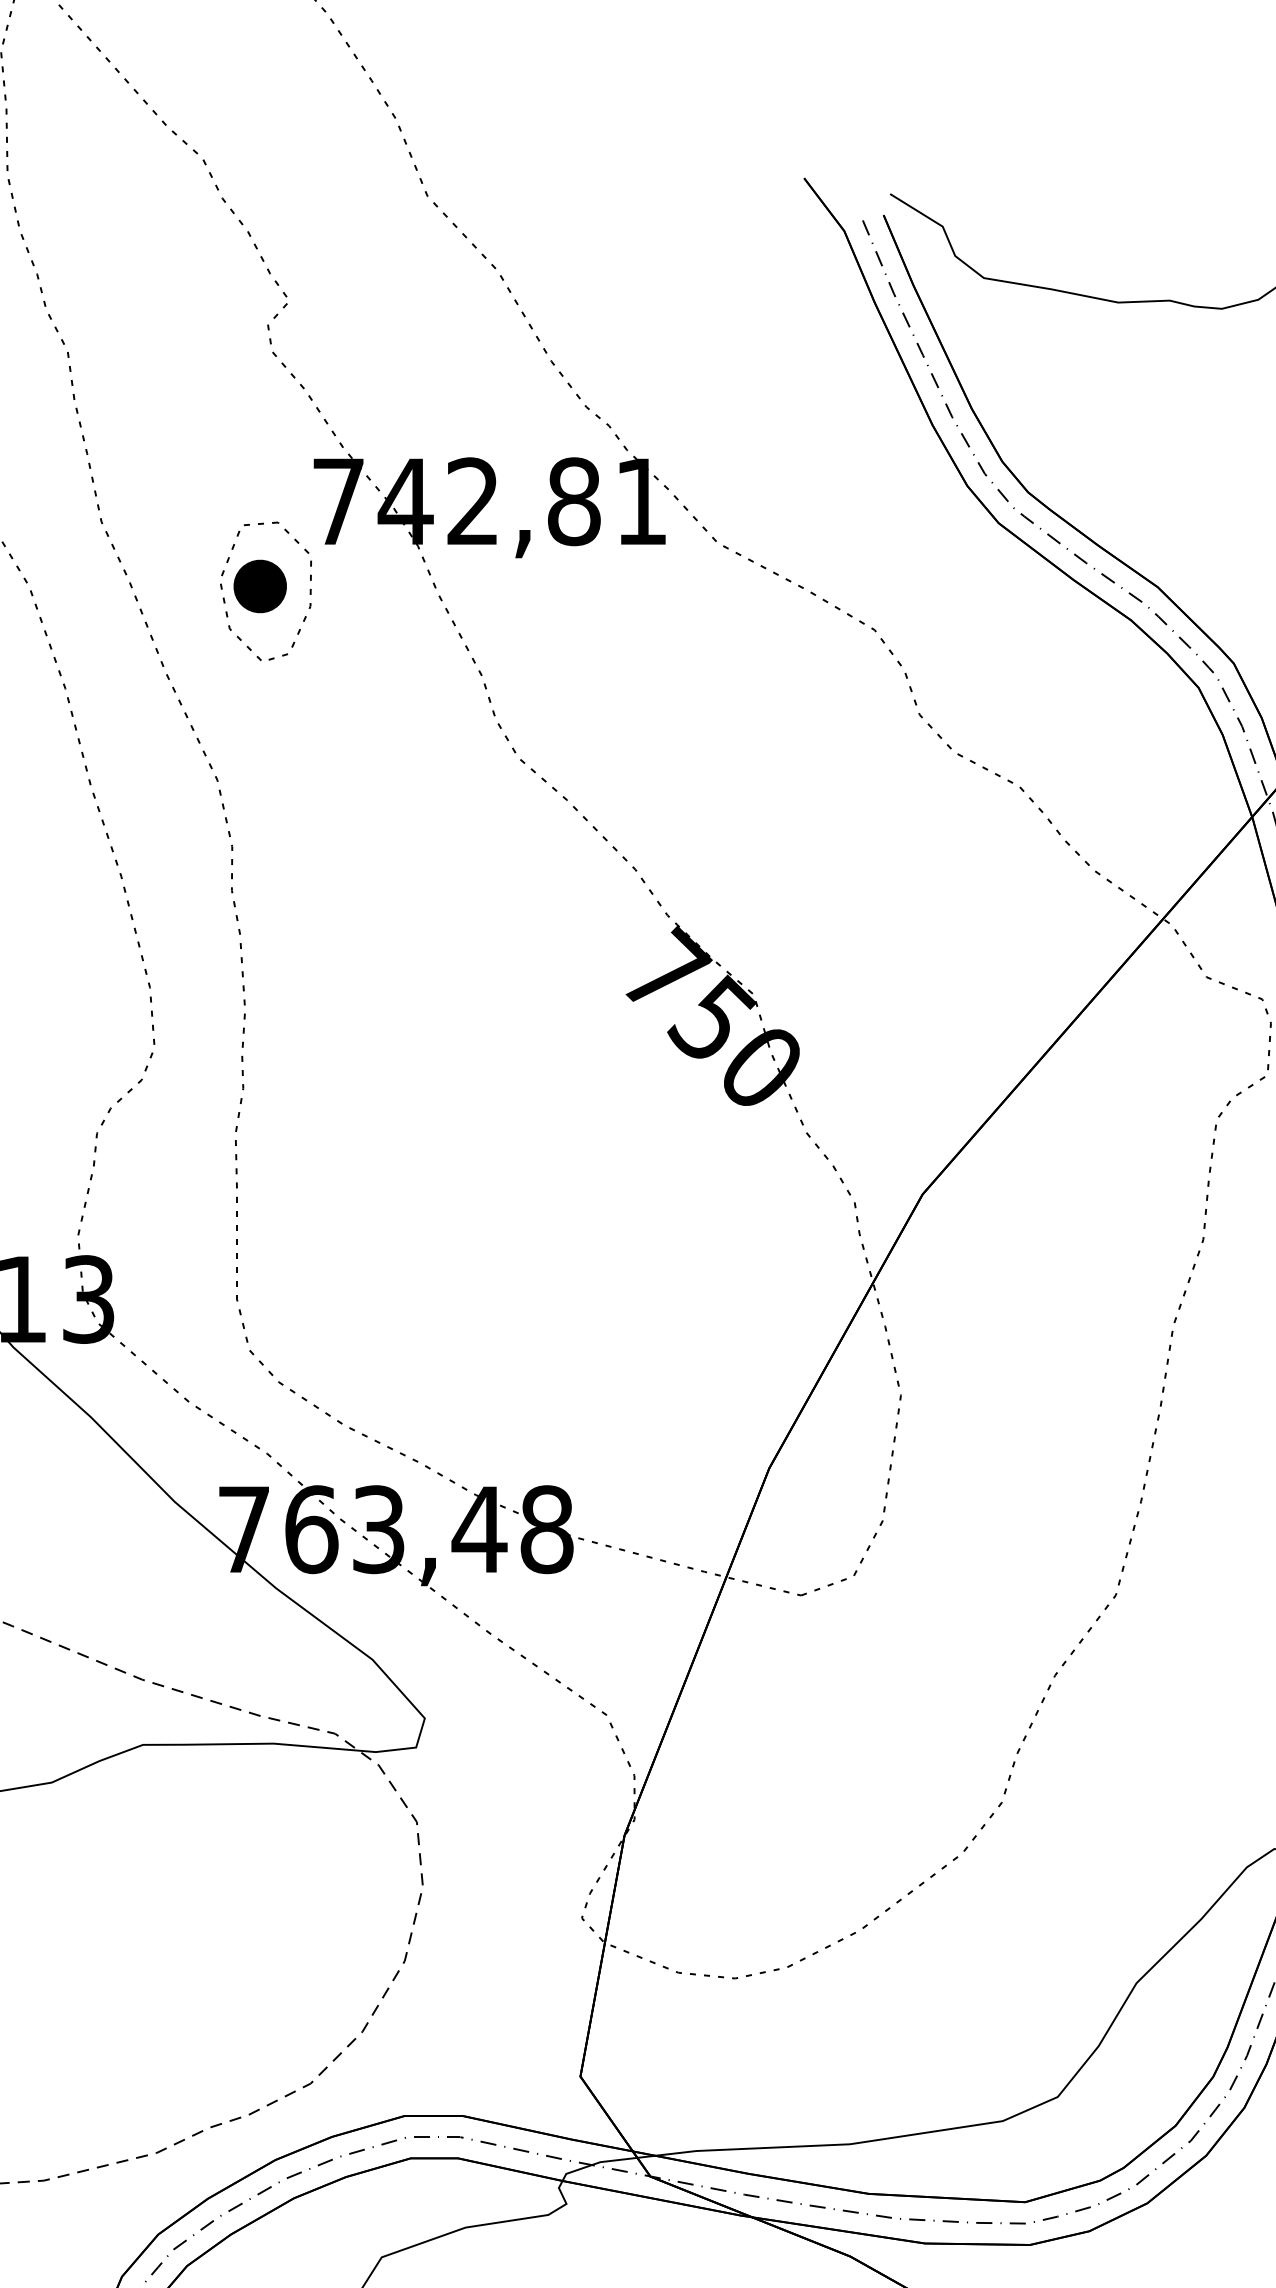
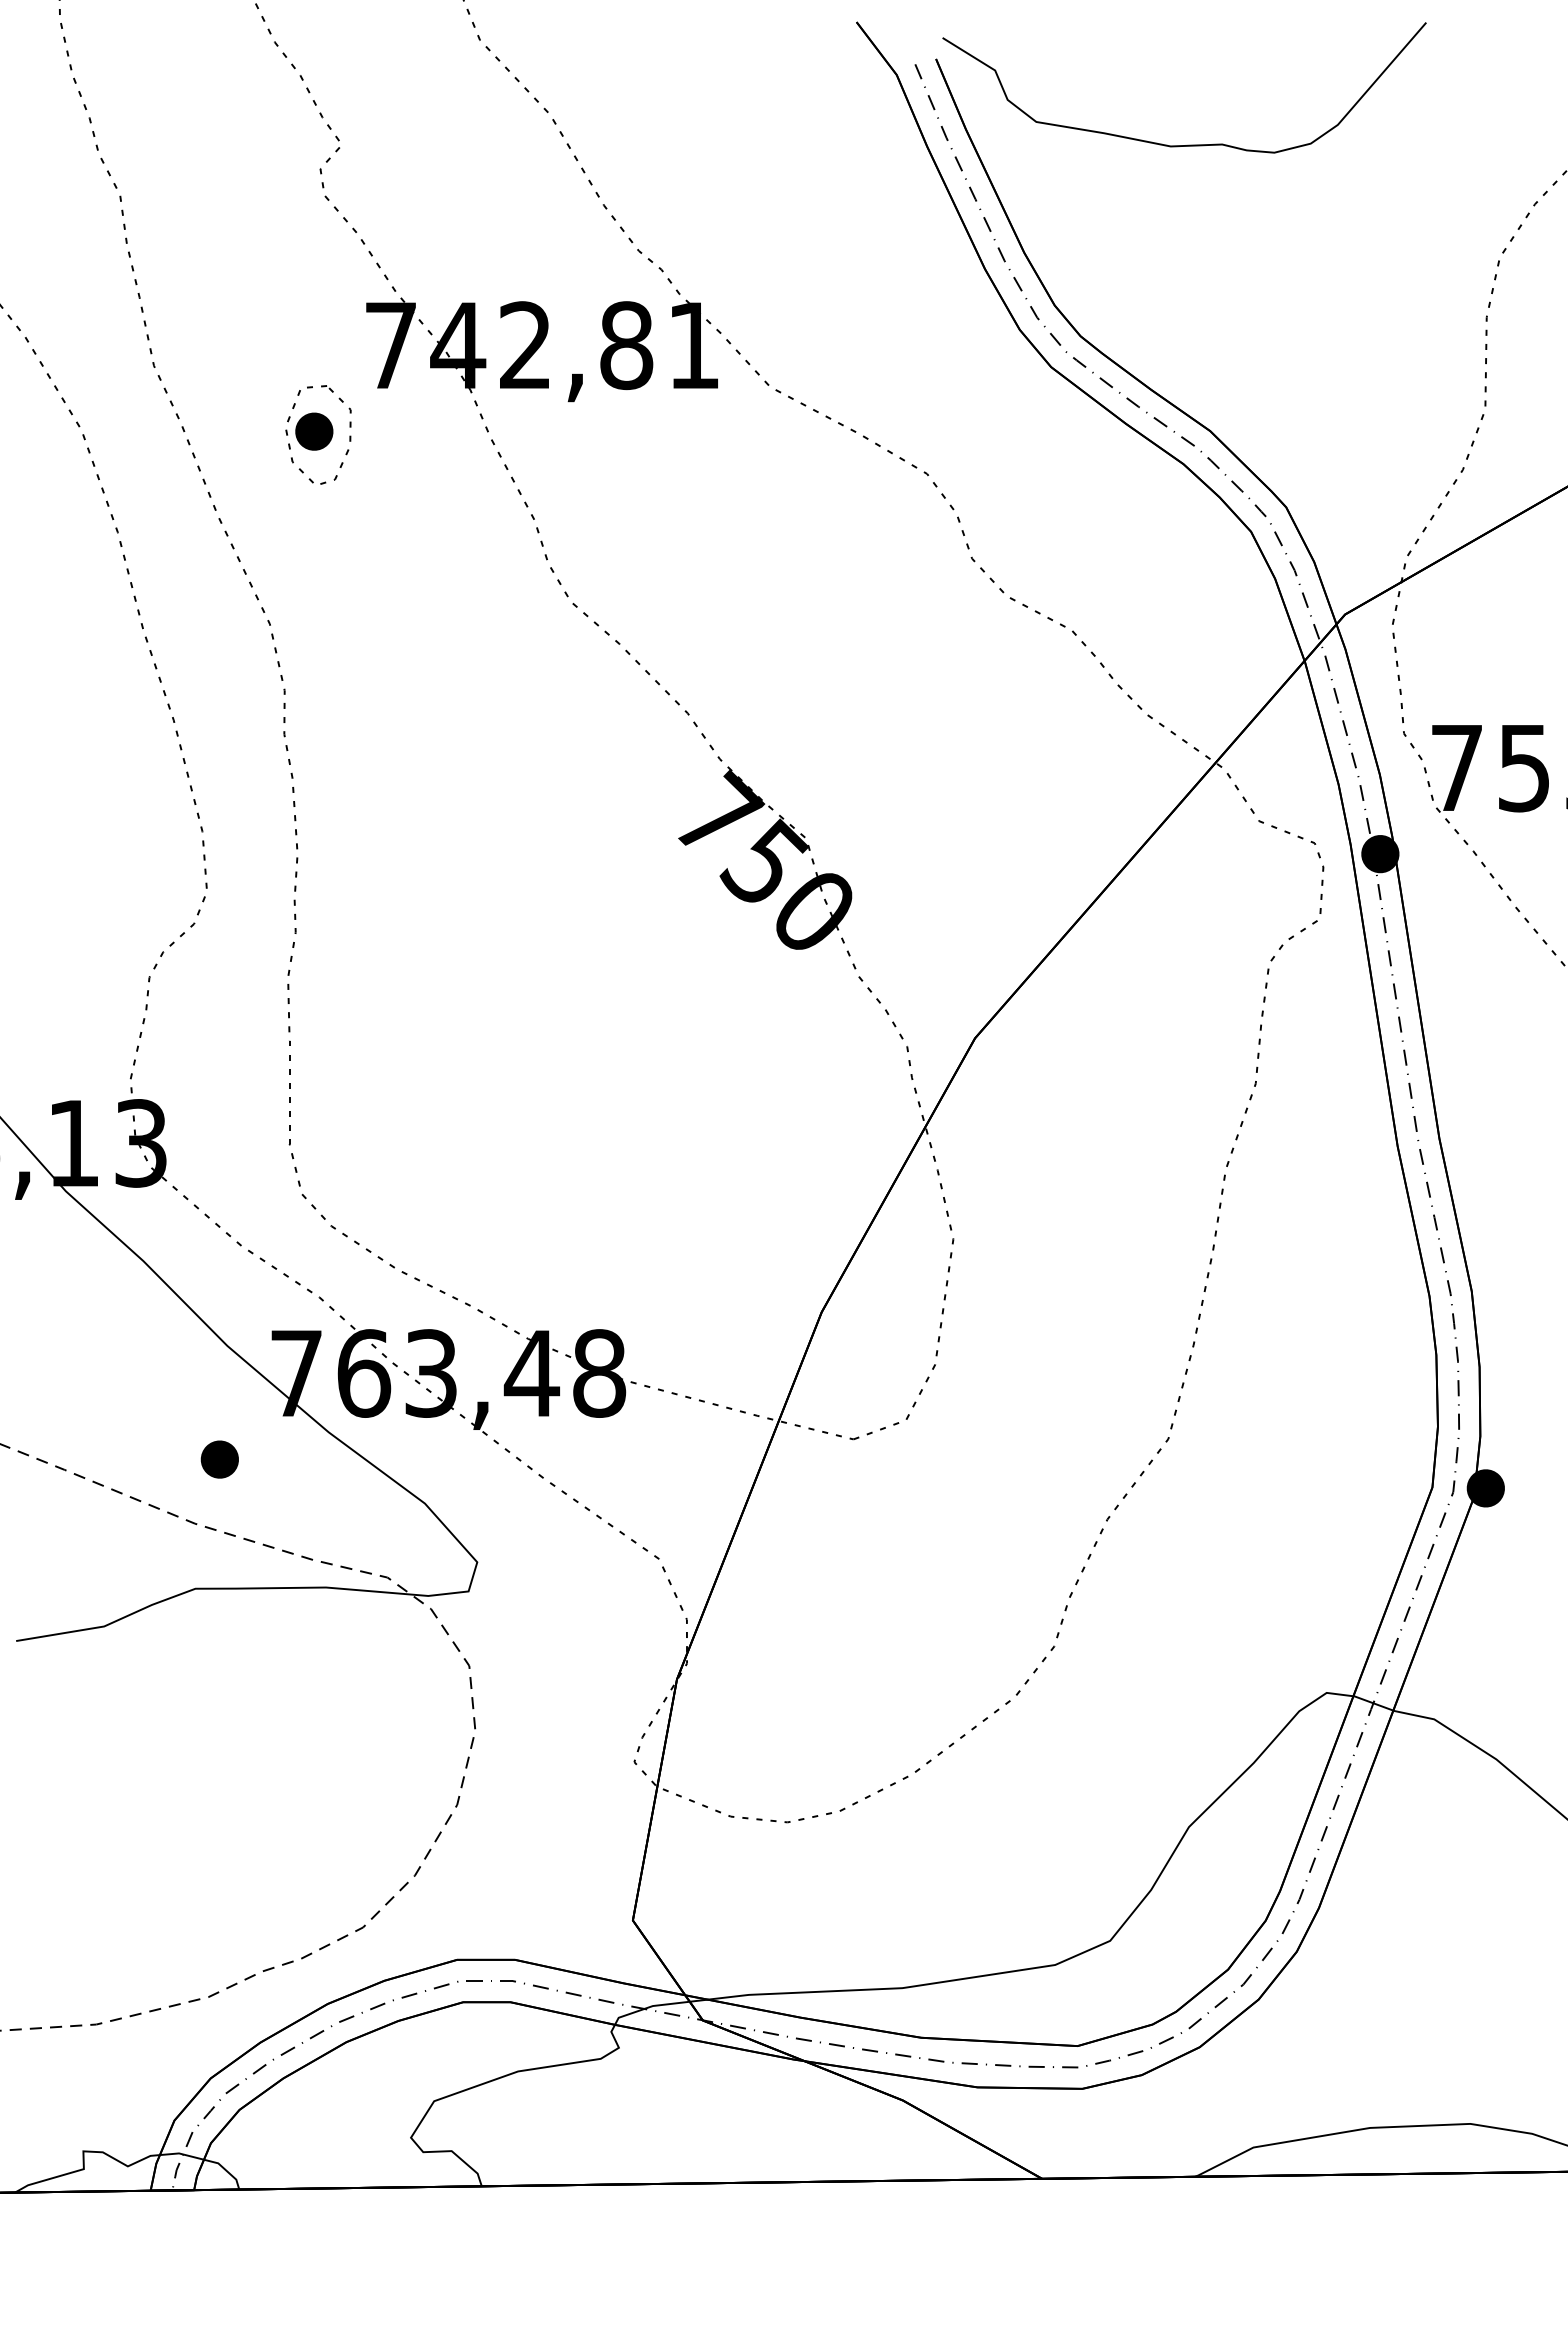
part: (266, 590) -> (318, 434), size x0.71
part: (167, 1615) -> (219, 1459), added

